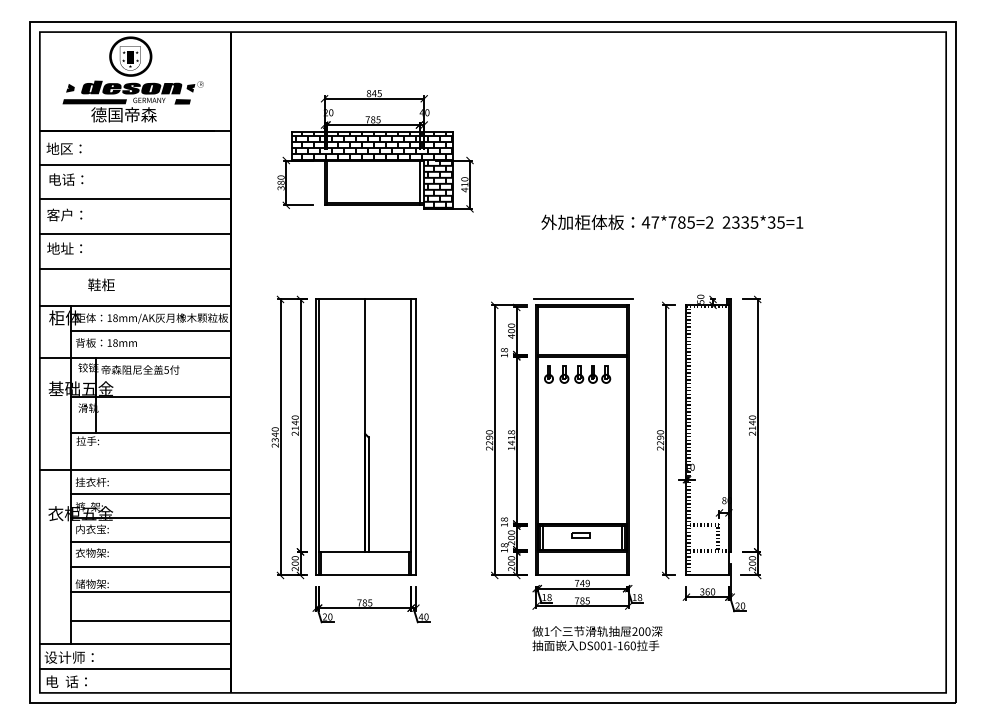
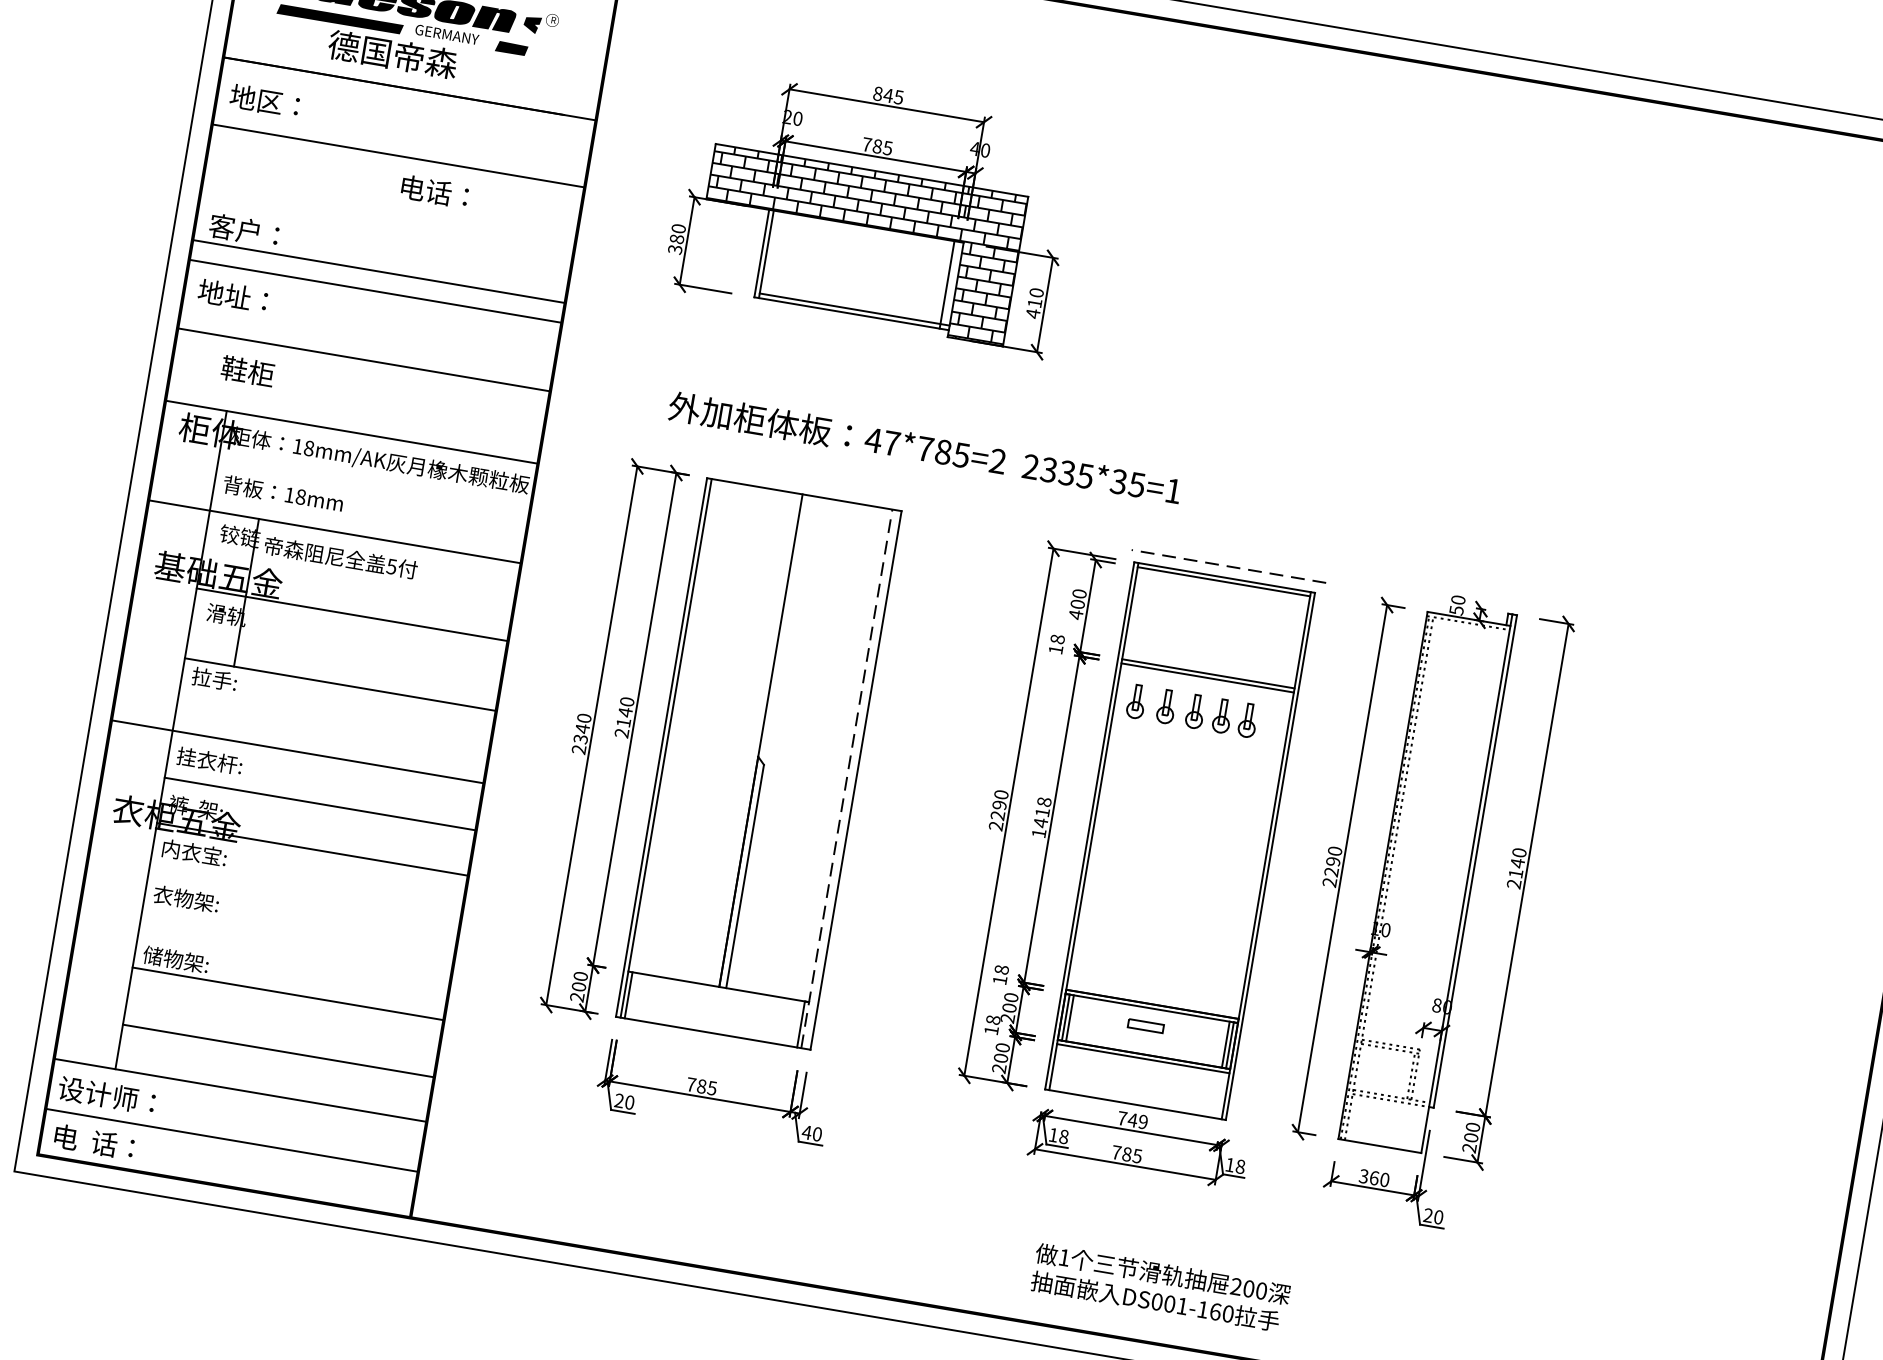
text: (66, 179) -> (434, 191), moved
line: (135, 199) -> (379, 272), moved
text: (672, 221) -> (925, 447), moved
text: (101, 284) -> (248, 370), moved
line: (583, 299) -> (1228, 566), solid -> dashed
line: (150, 331) -> (373, 486), removed
line: (411, 436) -> (847, 777), solid -> dashed
line: (150, 541) -> (303, 895), removed
line: (150, 567) -> (295, 946), removed
text: (597, 638) -> (1160, 1287), moved

